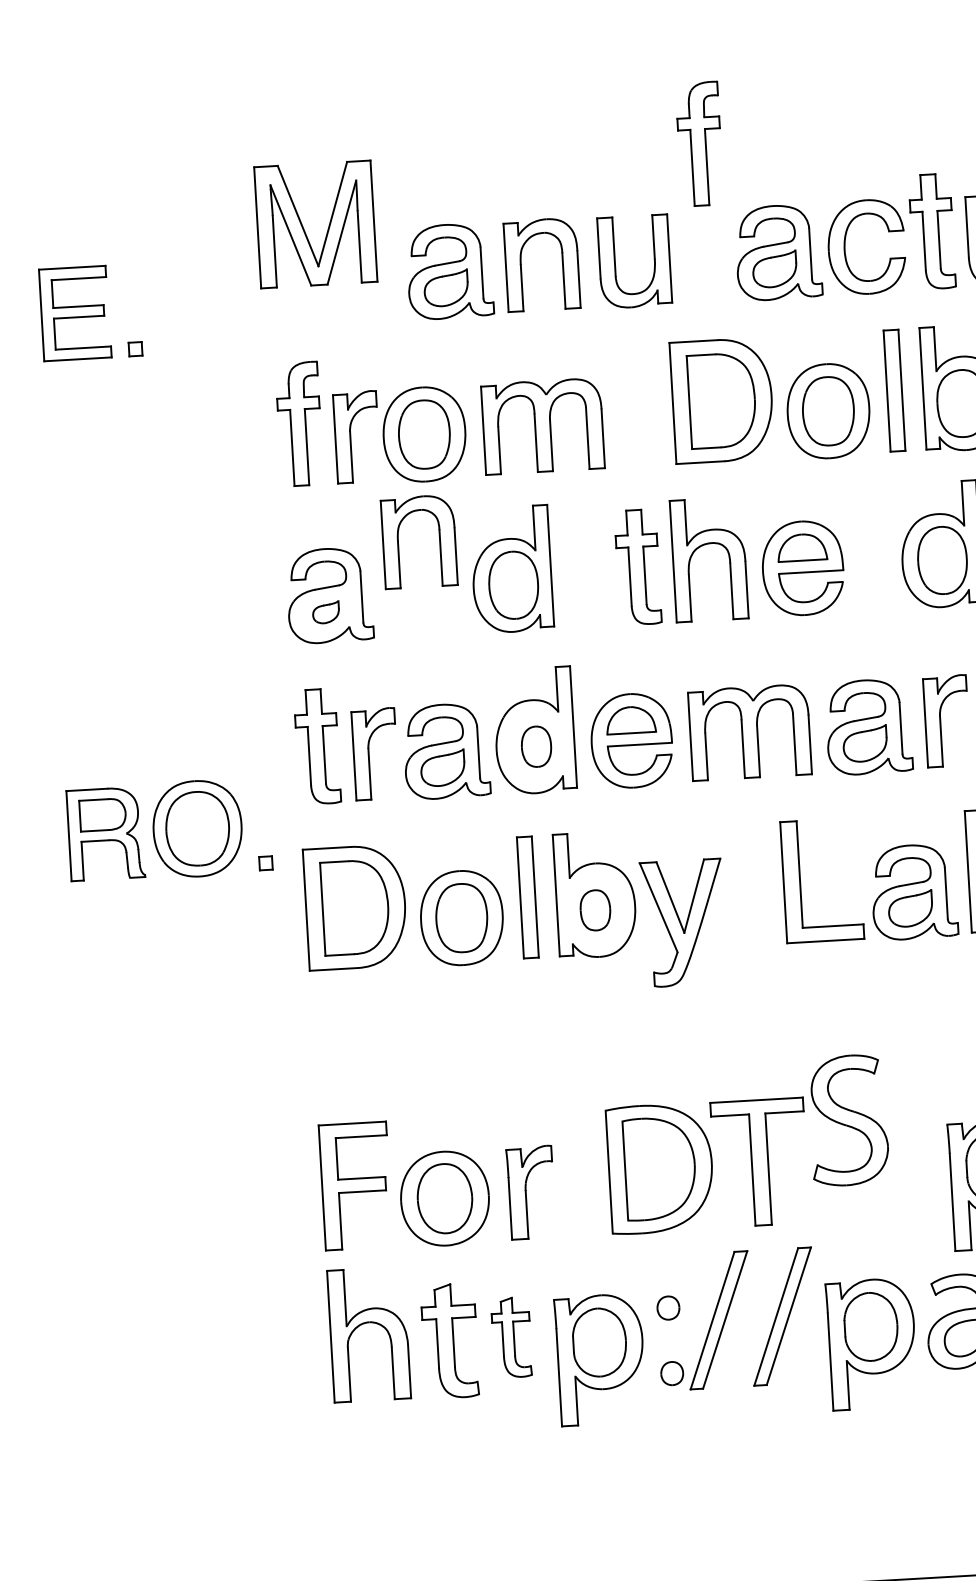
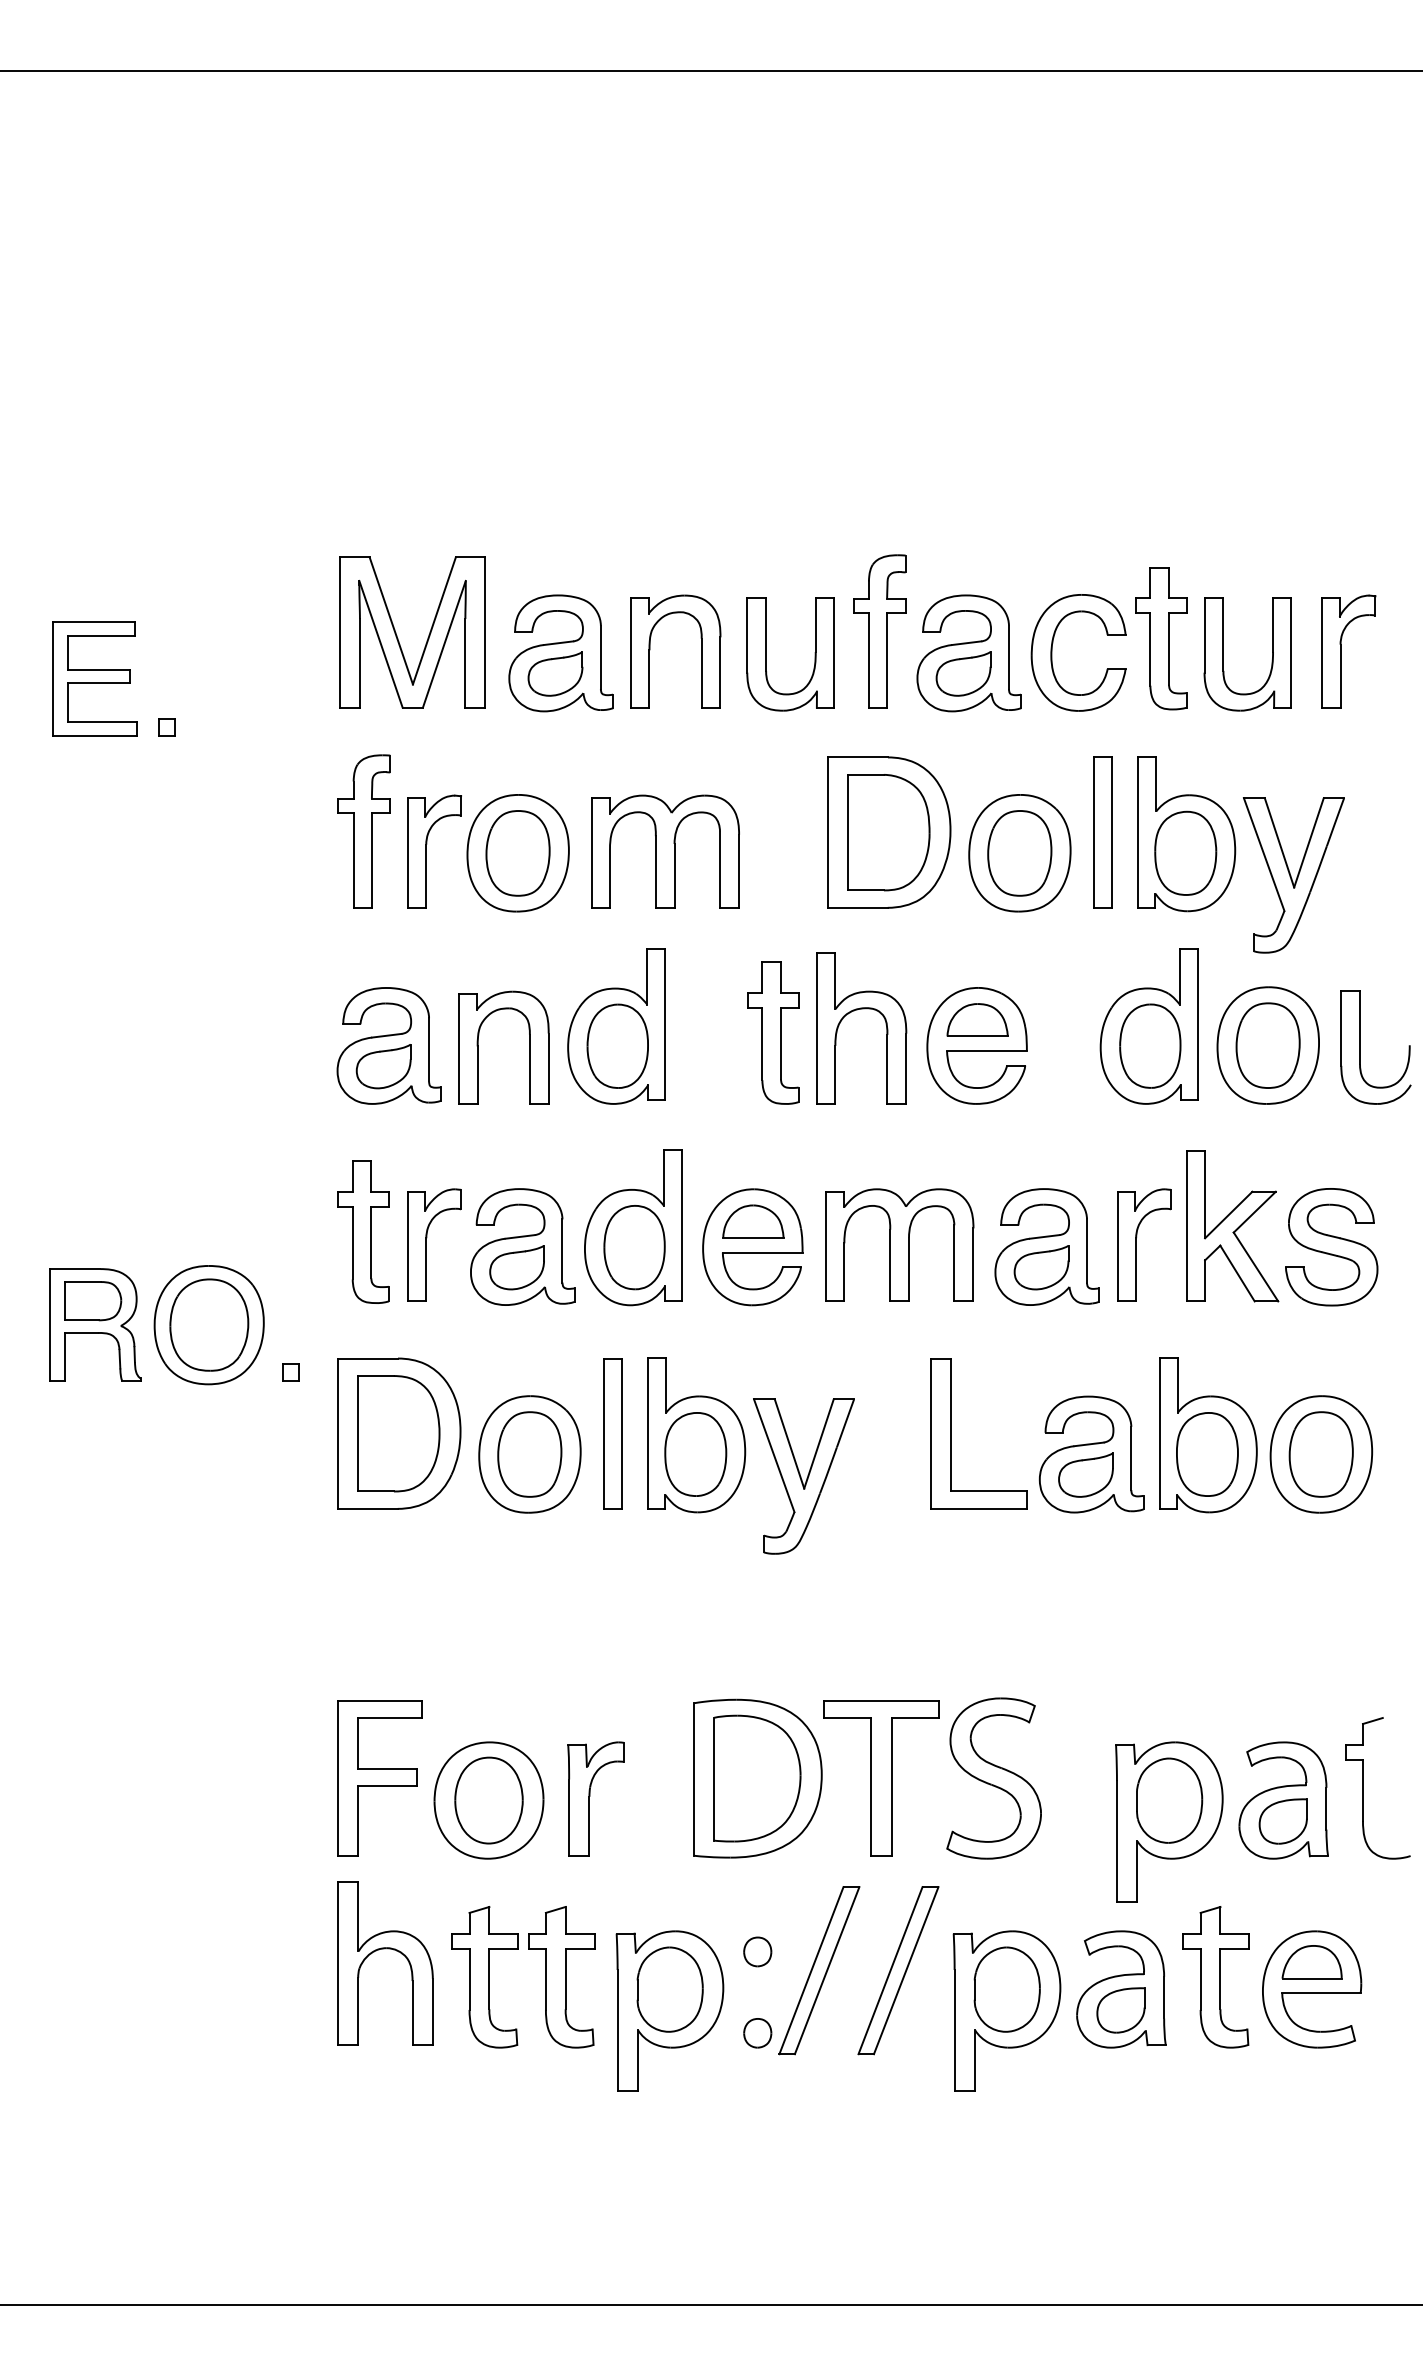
part: (699, 144) -> (879, 631), moved
part: (304, 229) -> (398, 638), moved
part: (398, 542) -> (478, 1047), moved
part: (325, 612) -> (383, 1066), size x1.67
part: (536, 746) -> (634, 1247), size x1.67
part: (595, 910) -> (695, 1454), size x1.67
part: (848, 1120) -> (993, 1778), moved
part: (511, 1337) -> (561, 1977), size x1.43

